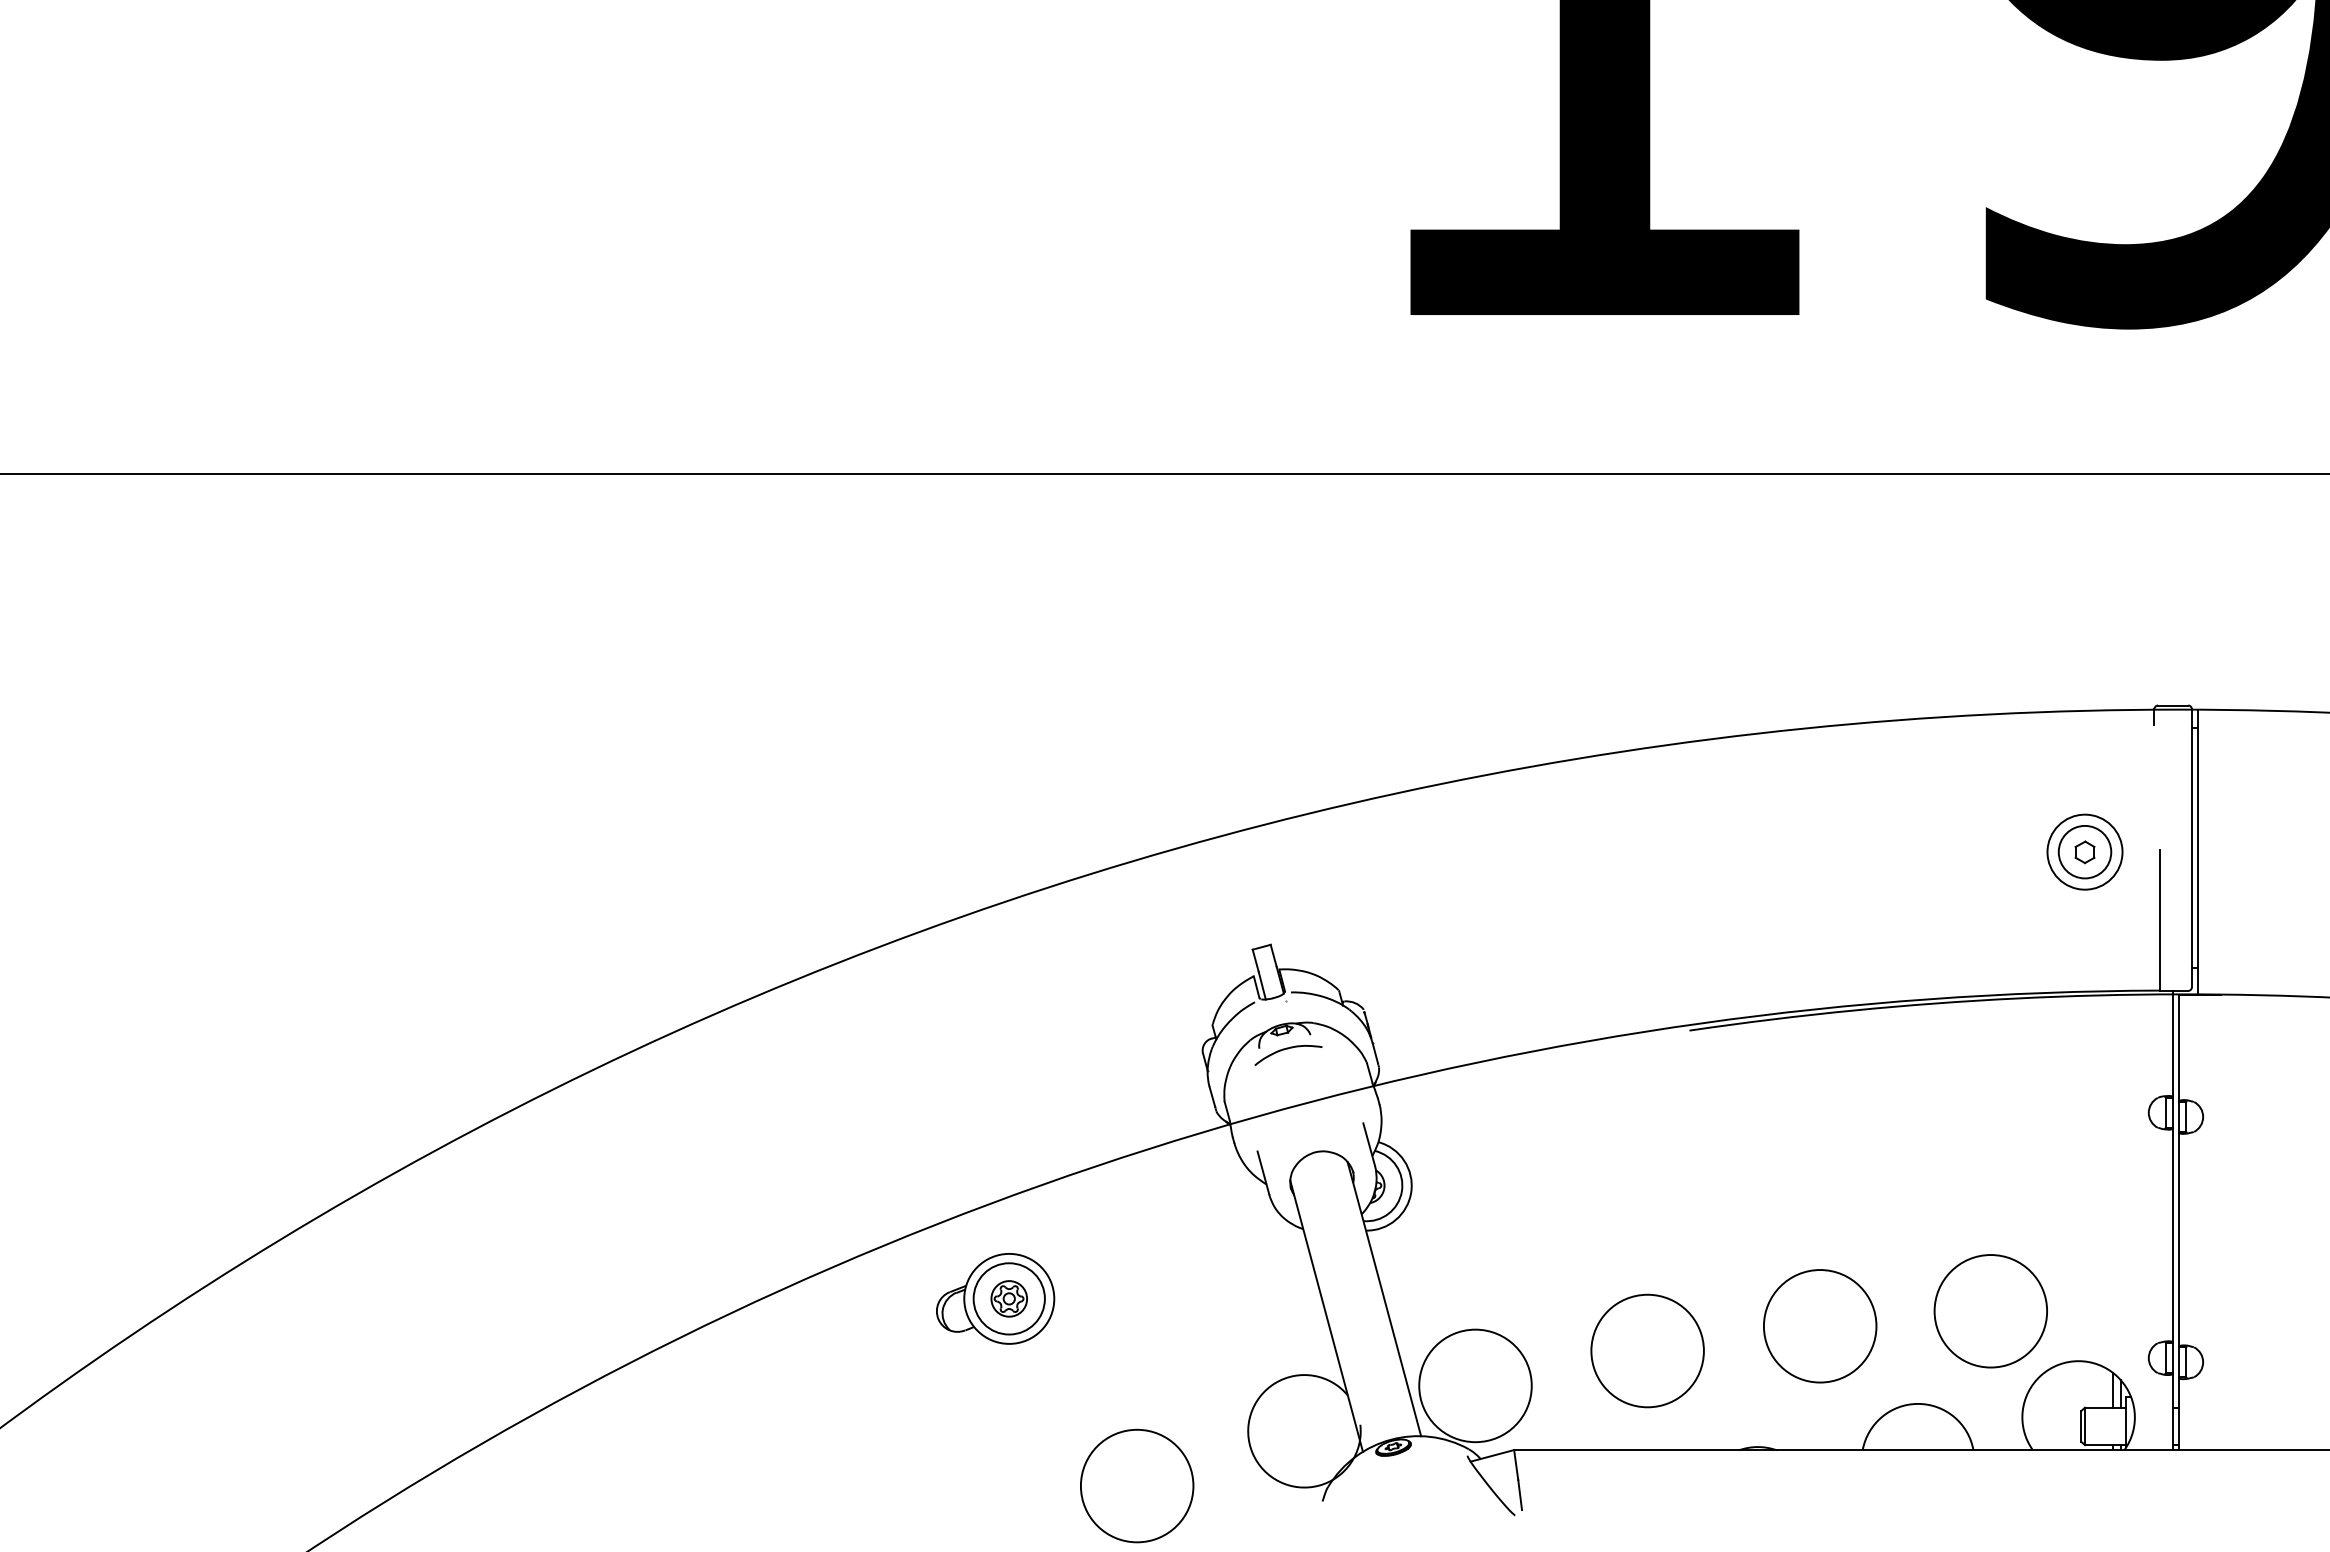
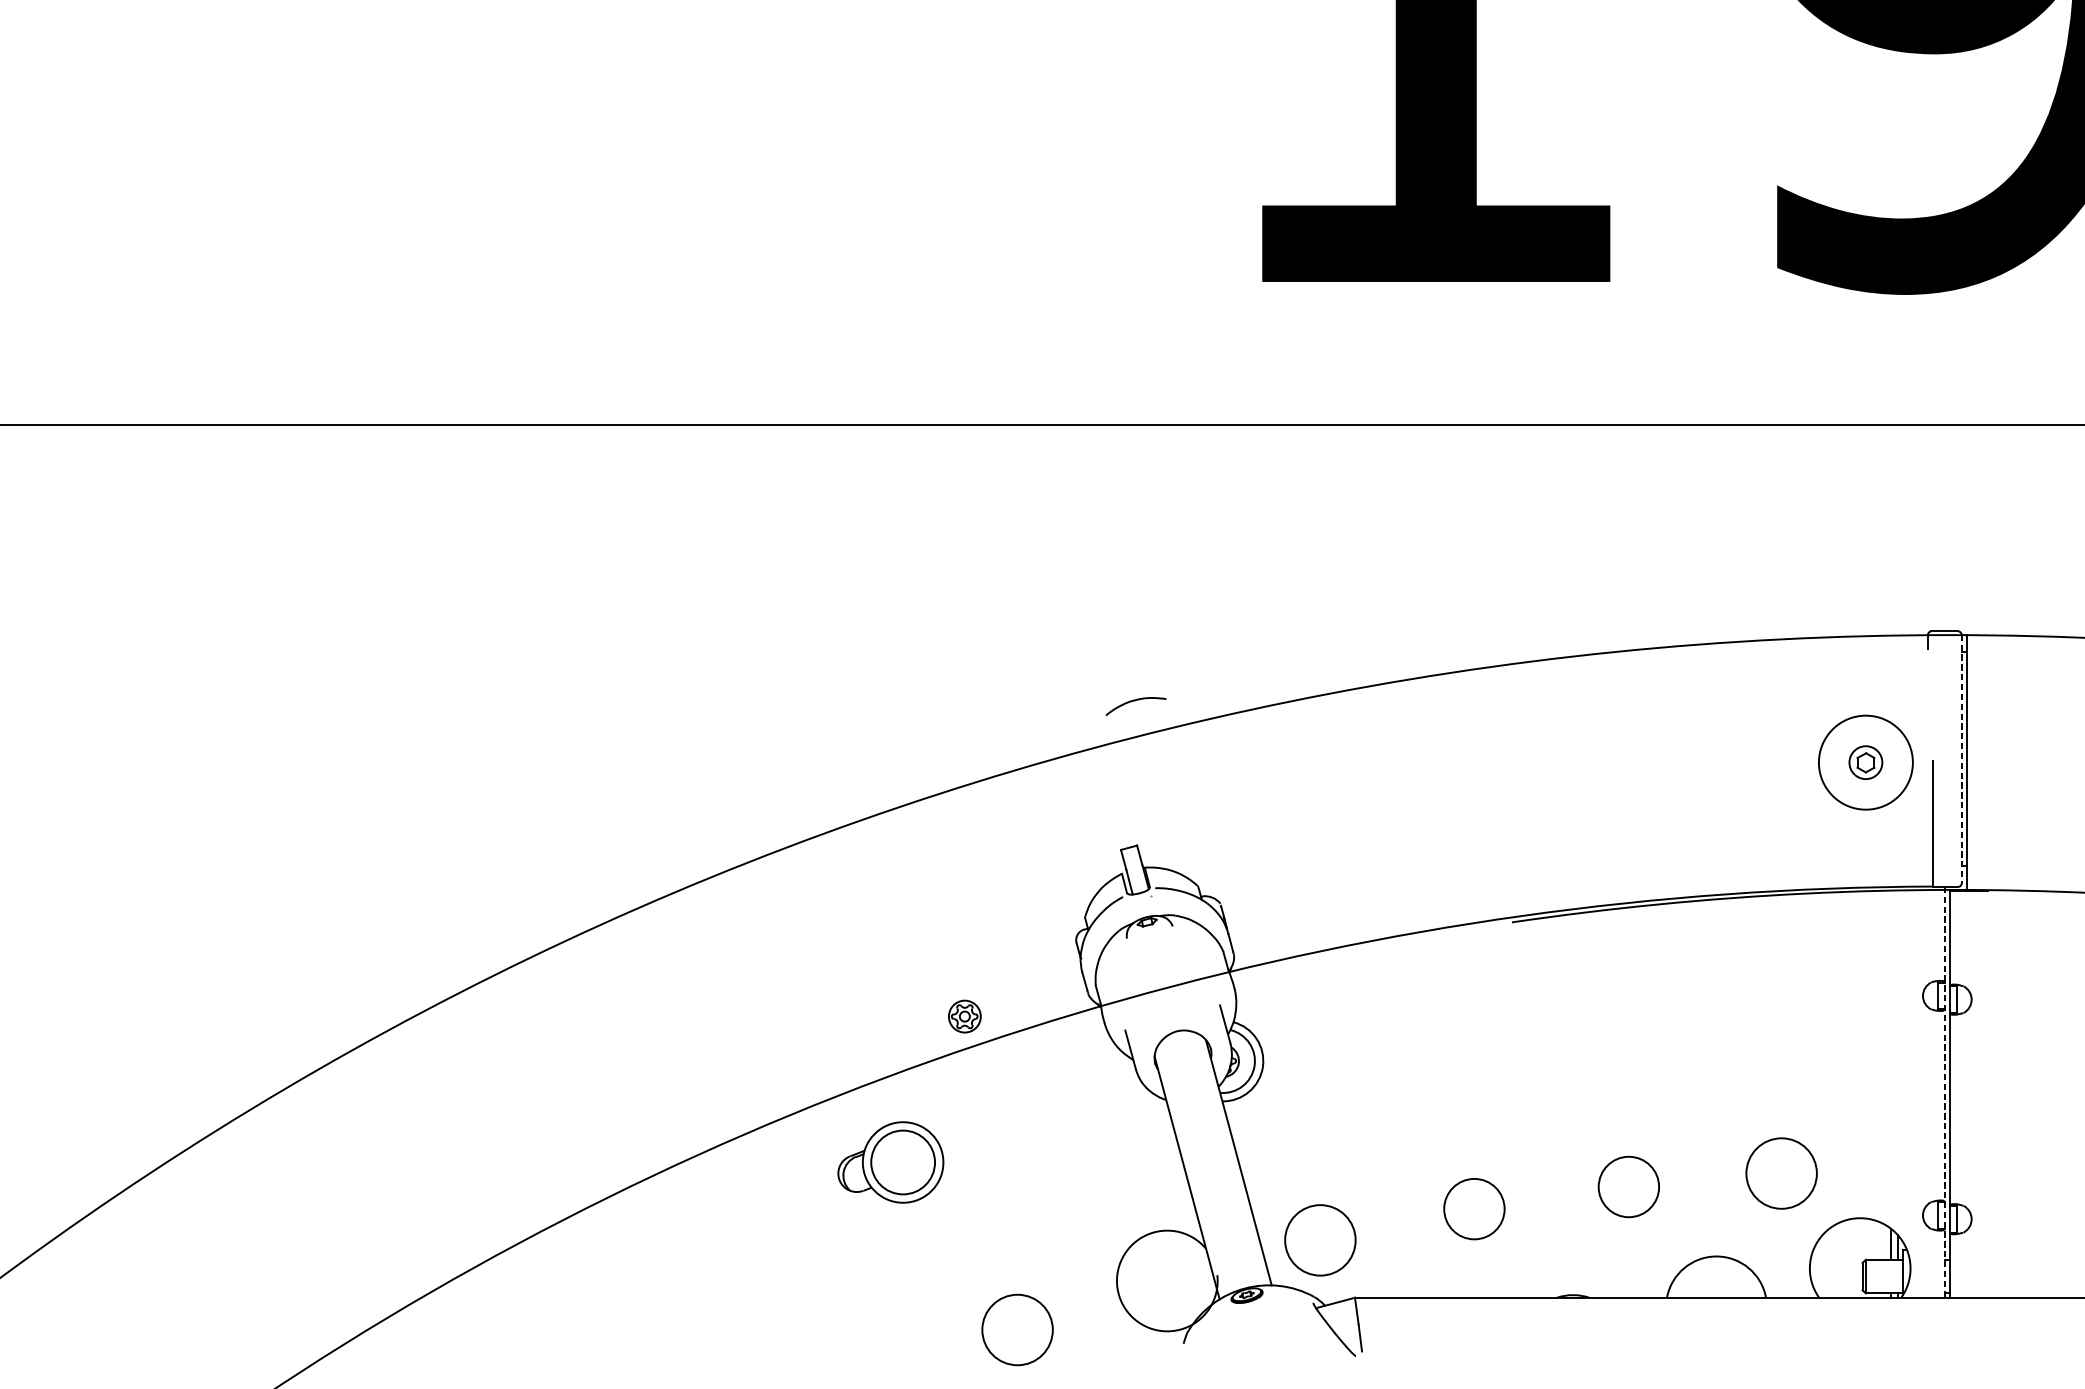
line: (2191, 848) -> (1961, 759), solid -> dashed
circle: (2084, 851) -> (1865, 762), size x0.7
circle: (2084, 851) -> (1865, 762), size x1.4
part: (1288, 1055) -> (1136, 706), moved
line: (2173, 1220) -> (1945, 1092), solid -> dashed
part: (1008, 1298) -> (964, 1016), moved
circle: (1990, 1311) -> (1781, 1173), size x0.7
circle: (1819, 1326) -> (1628, 1187), size x0.6
circle: (1647, 1350) -> (1474, 1208), size x0.6
circle: (1475, 1385) -> (1320, 1240), size x0.7
circle: (1136, 1485) -> (1016, 1329), size x0.7

